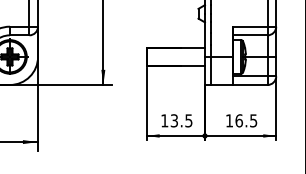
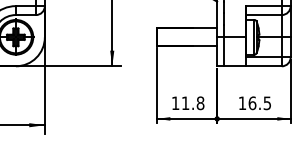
text: (181, 120) -> (192, 102), 13.5 -> 11.8

